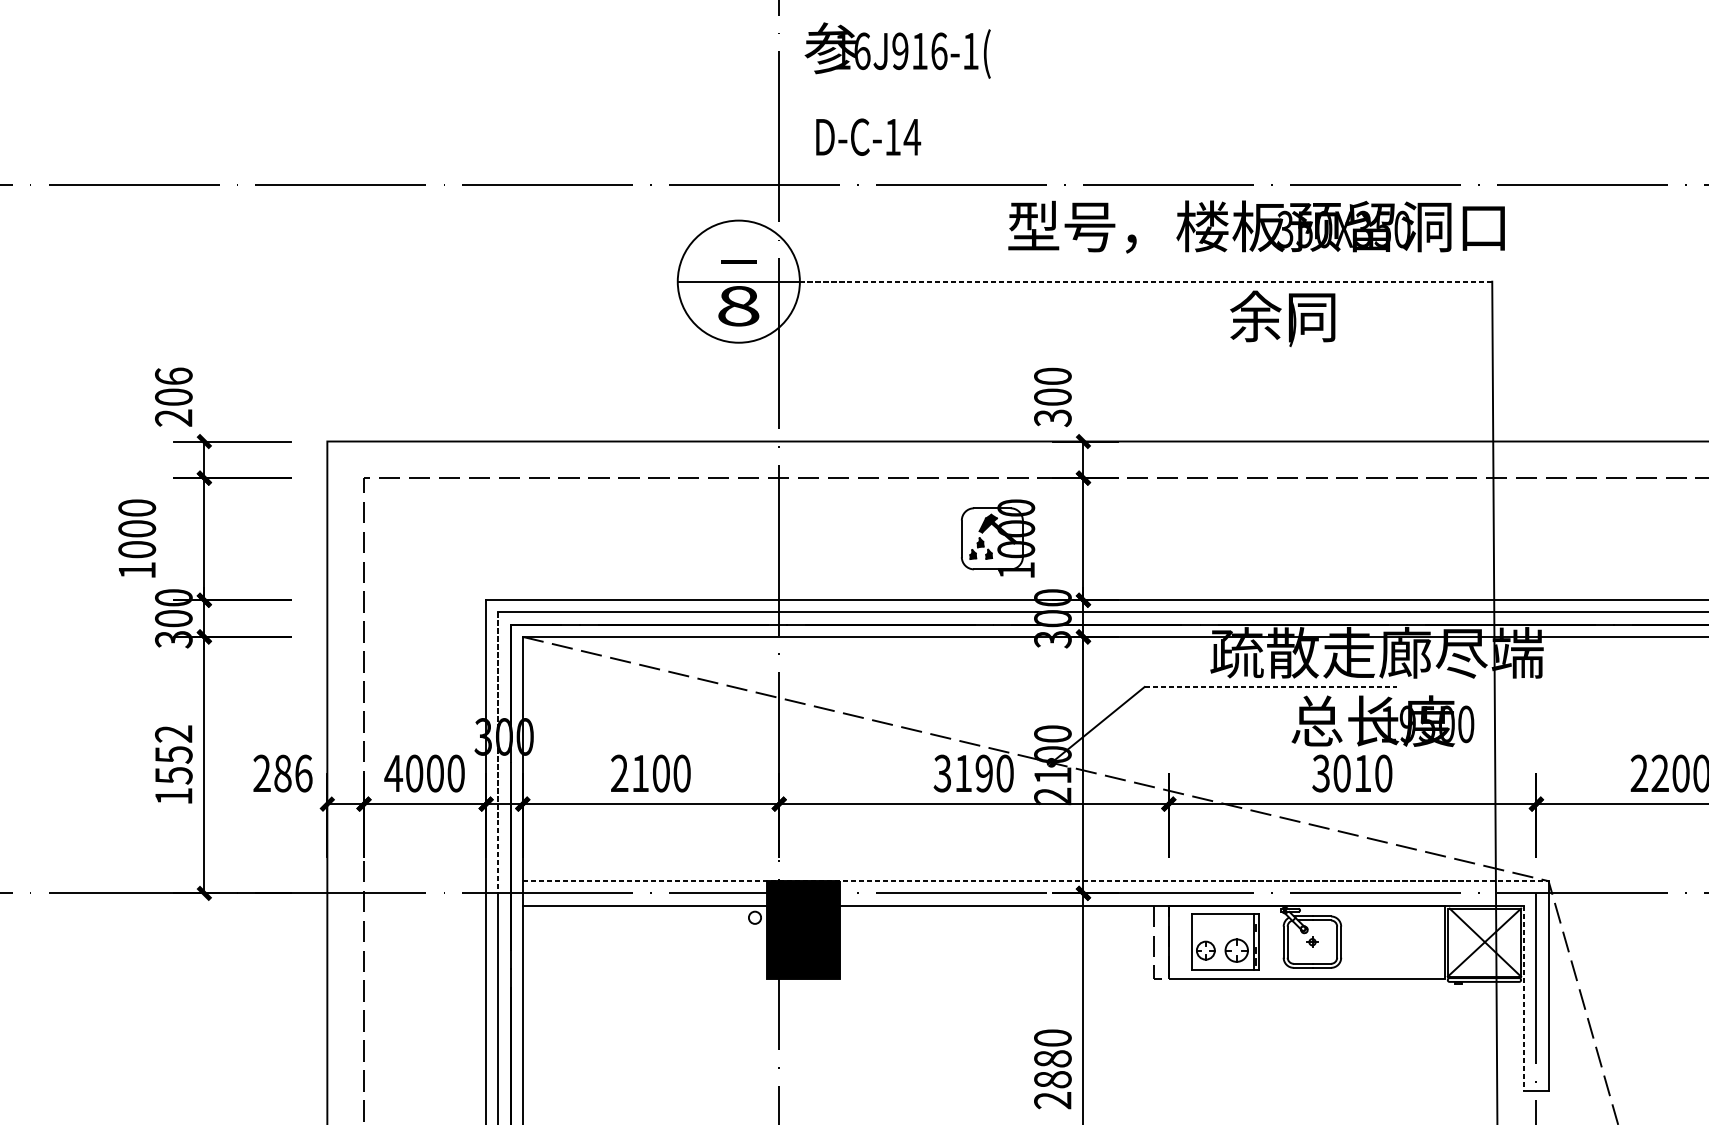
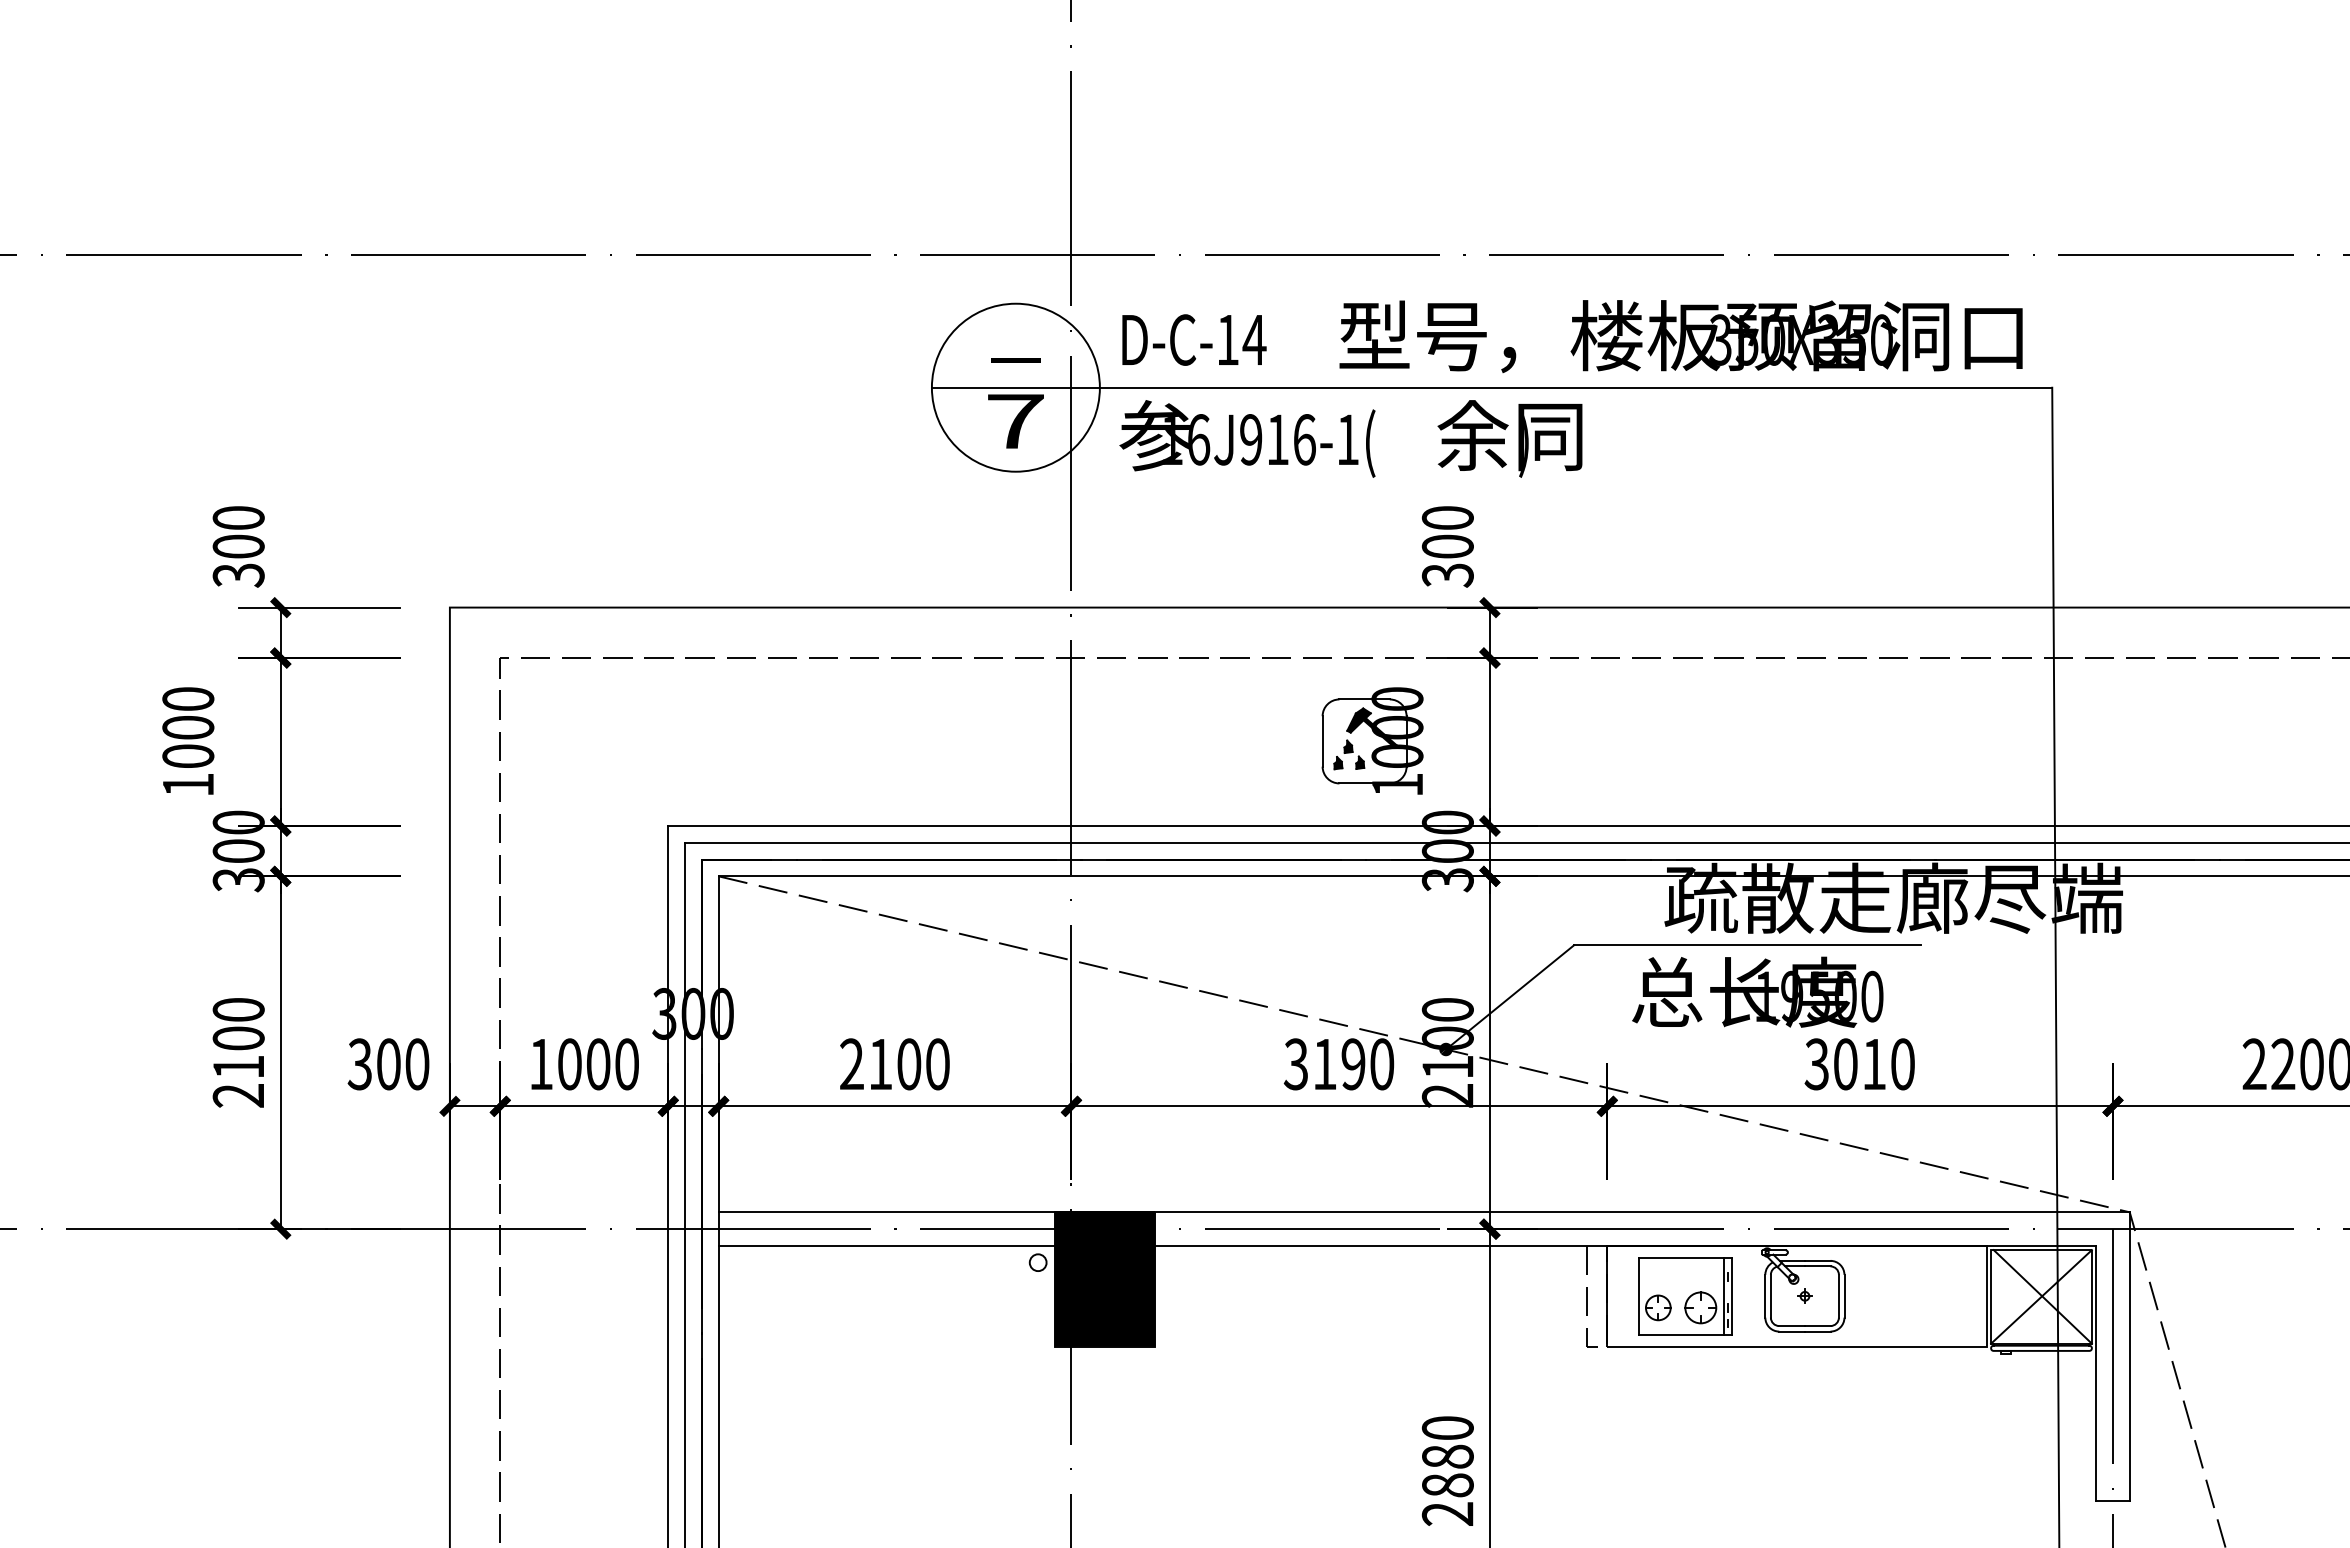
text: (897, 50) -> (1247, 438), moved
text: (868, 136) -> (1194, 339), moved
text: (1256, 226) -> (1680, 336), moved
line: (1145, 281) -> (1575, 387), dashed -> solid
text: (738, 306) -> (1015, 421), 8 -> 7
text: (1282, 318) -> (1509, 438), moved
text: (173, 397) -> (238, 546), 206 -> 300
line: (1270, 687) -> (1747, 945), dashed -> solid
text: (1382, 720) -> (1757, 991), moved
line: (498, 753) -> (685, 1036), dashed -> solid
text: (173, 764) -> (238, 1052), 1552 -> 2100
text: (282, 773) -> (388, 1064), 286 -> 300
text: (393, 773) -> (541, 1064), 4000 -> 1000
line: (1035, 881) -> (1424, 1212), dashed -> solid
line: (1524, 998) -> (2096, 1373), dashed -> solid

